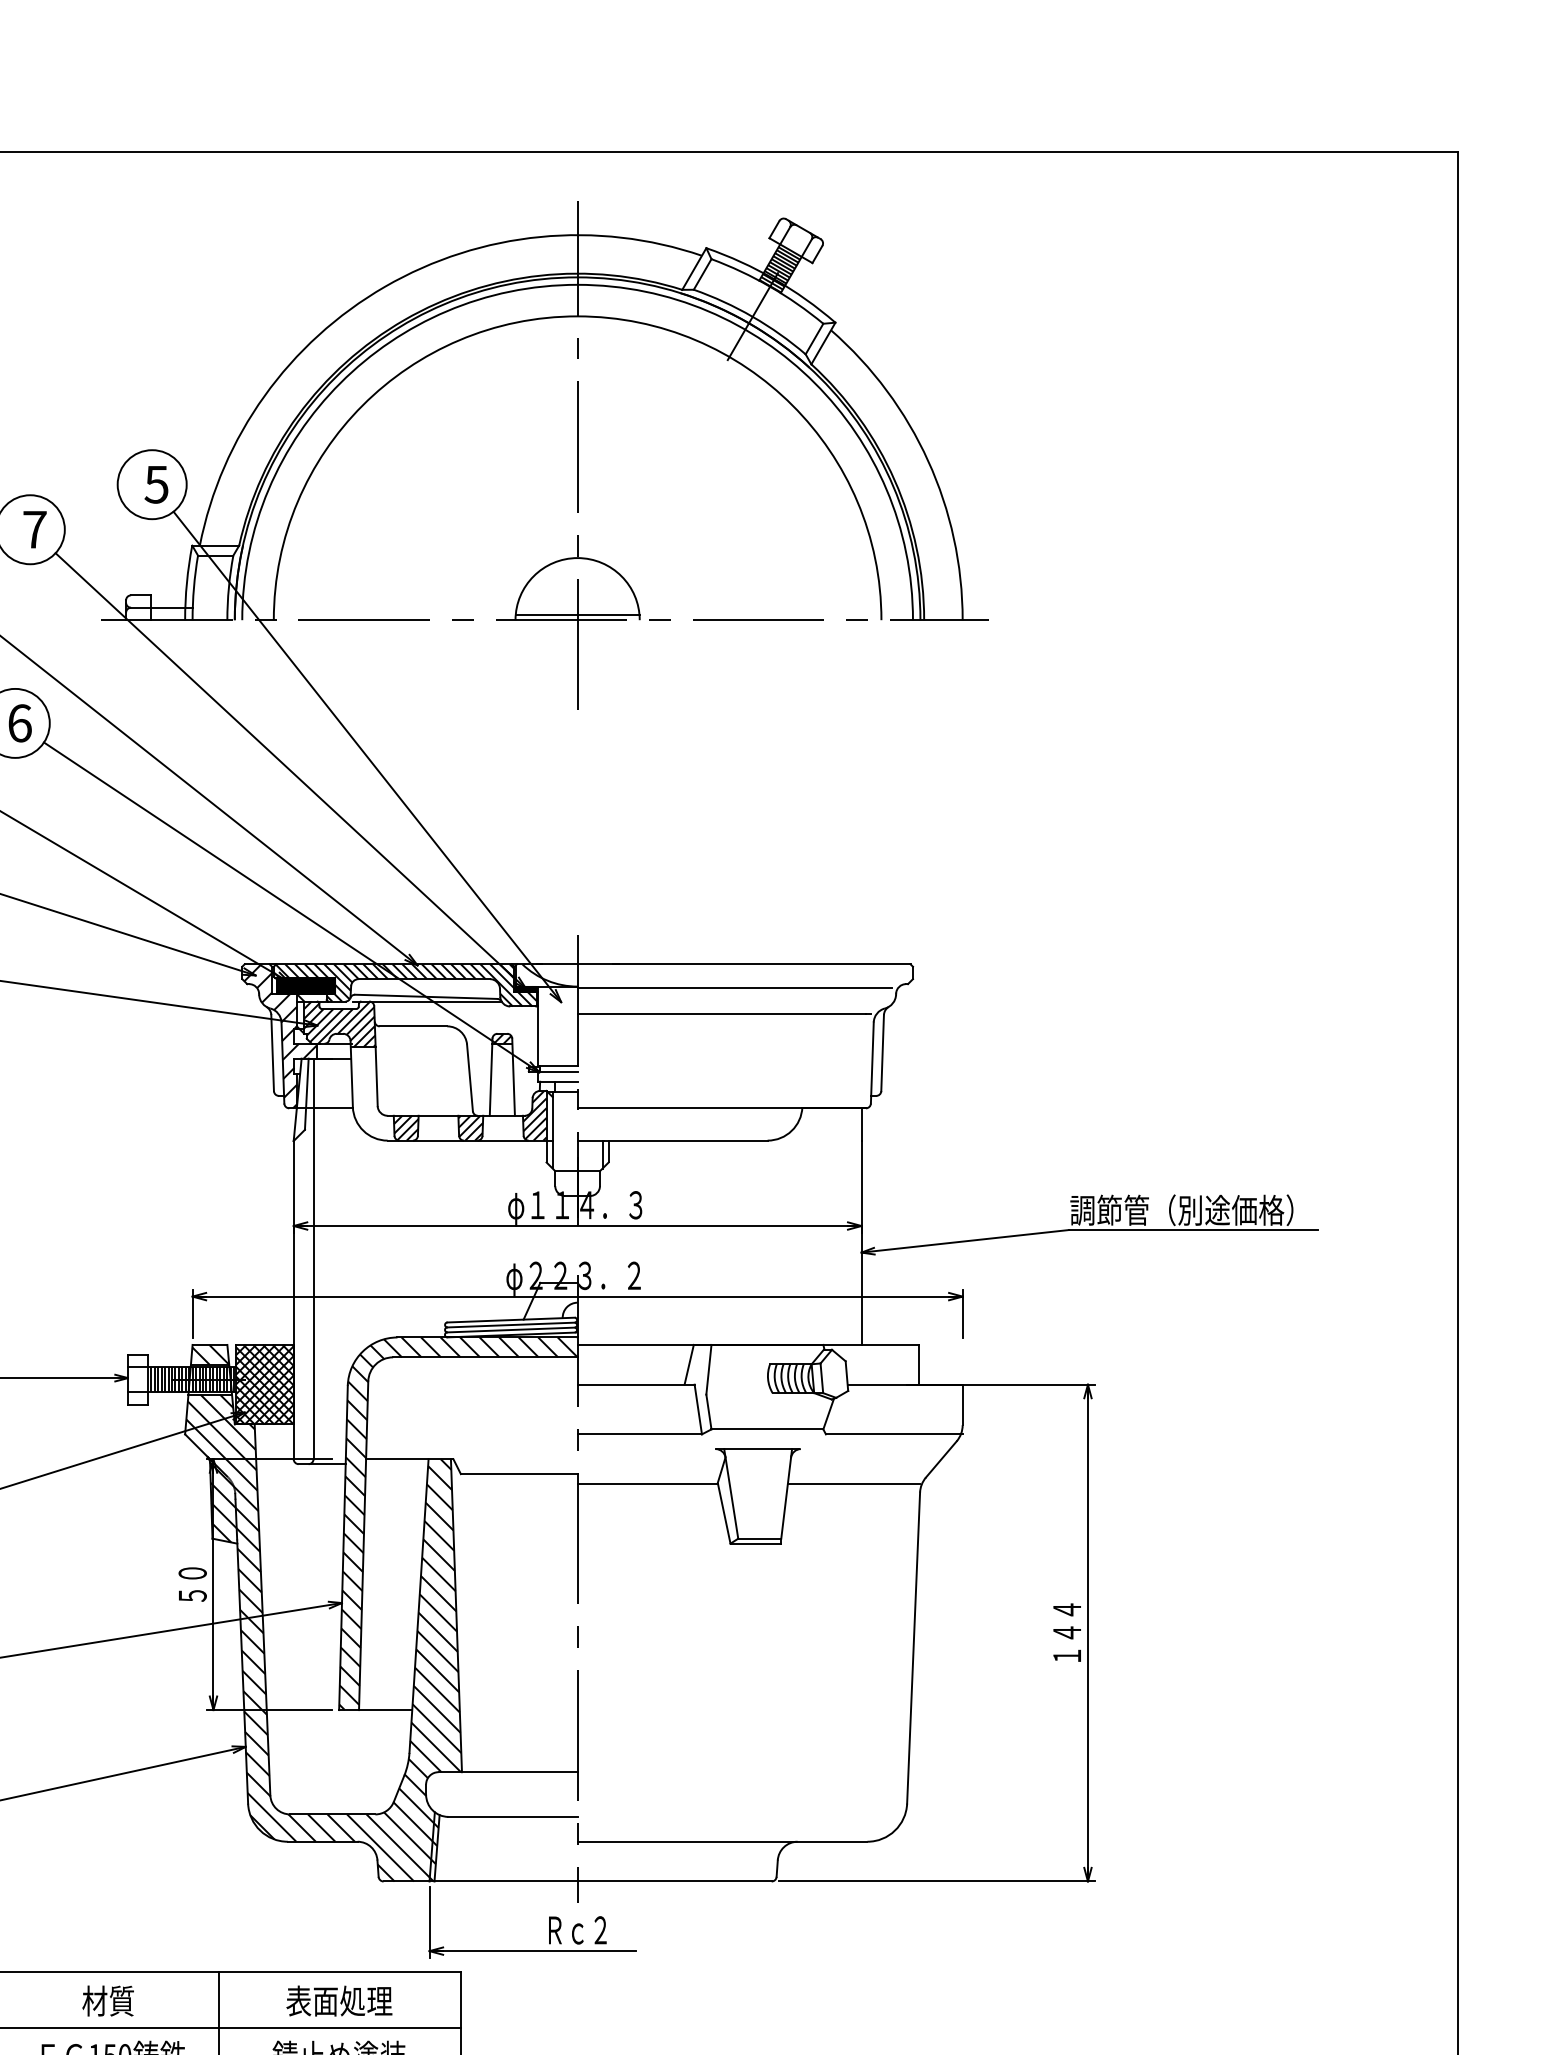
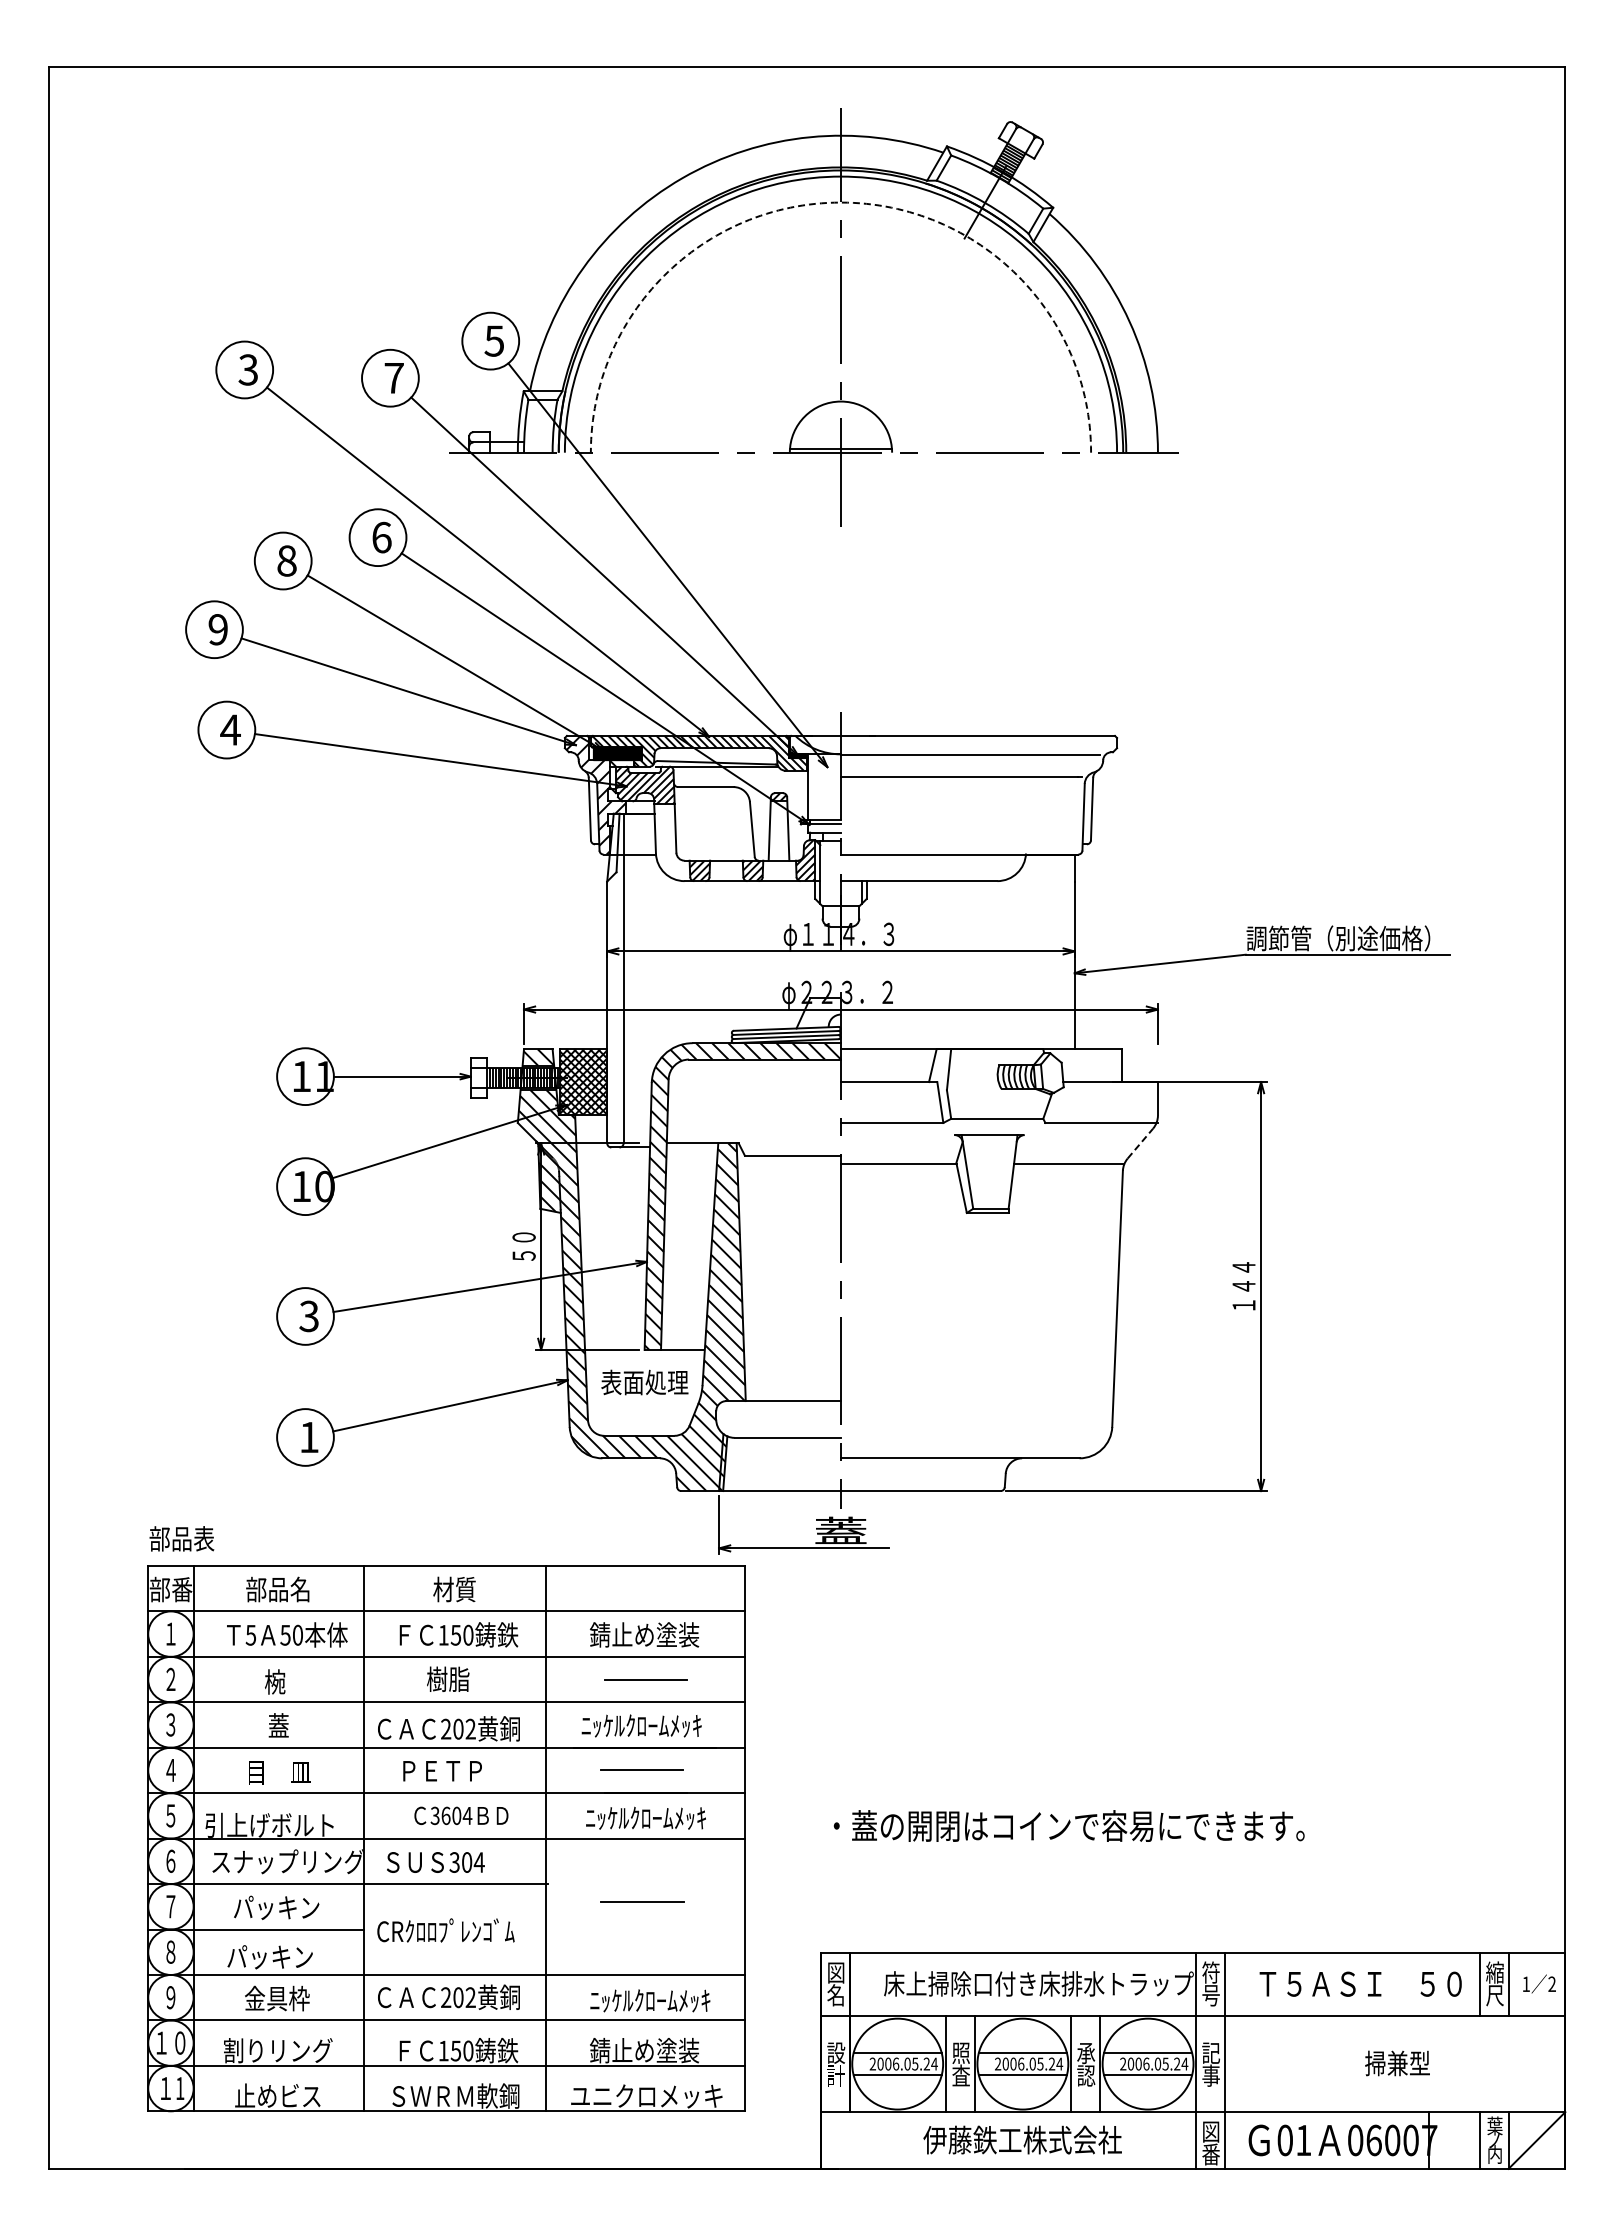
arc: (577, 316) -> (840, 202), solid -> dashed
line: (941, 1459) -> (1140, 1143), solid -> dashed
text: (577, 1928) -> (840, 1529), Ｒｃ２ -> 蓋
text: (338, 2001) -> (644, 1382), moved

